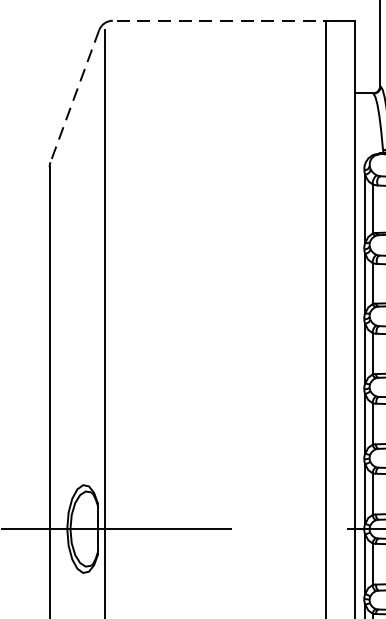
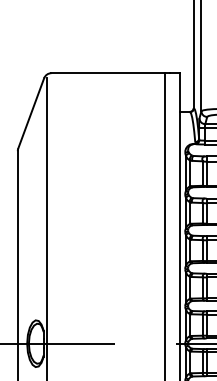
line: (223, 21) -> (110, 73), dashed -> solid
line: (75, 96) -> (31, 113), dashed -> solid

